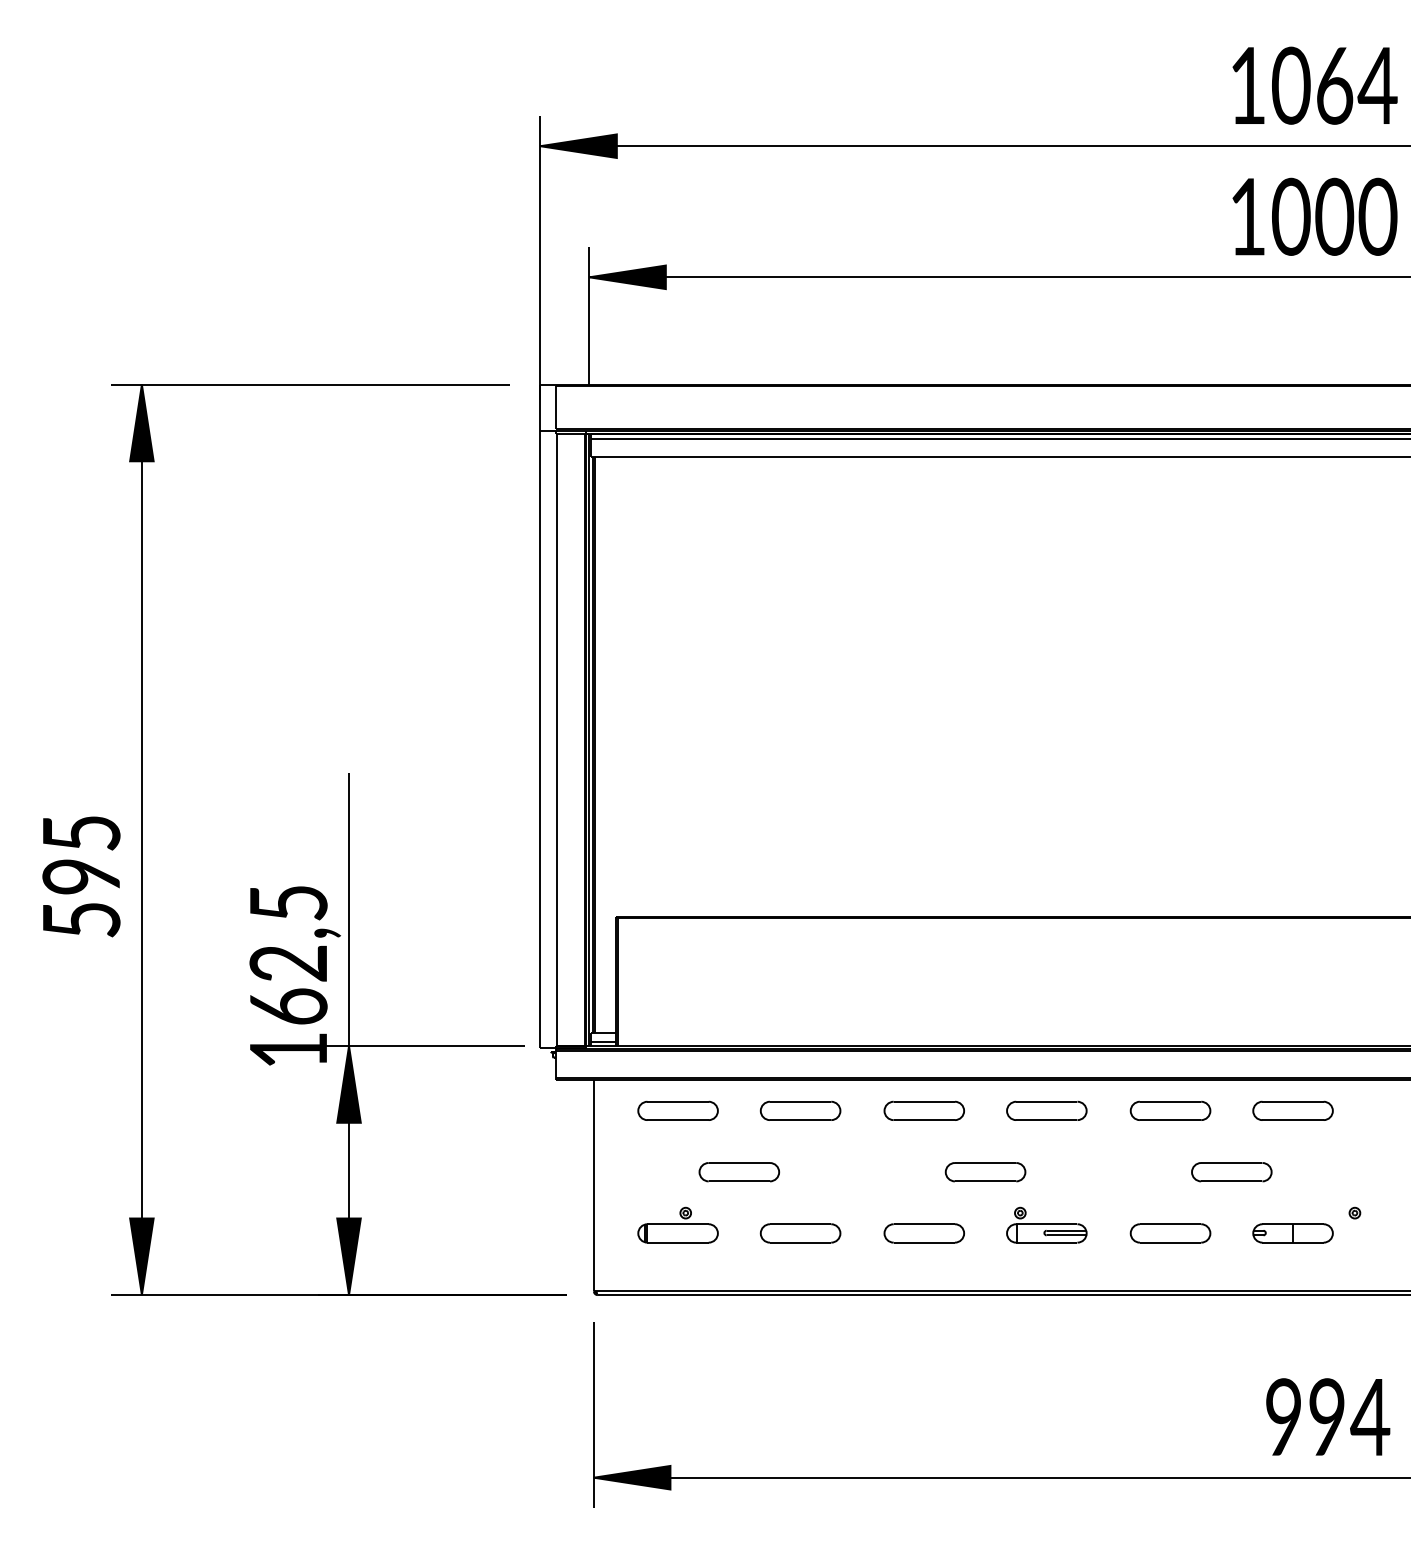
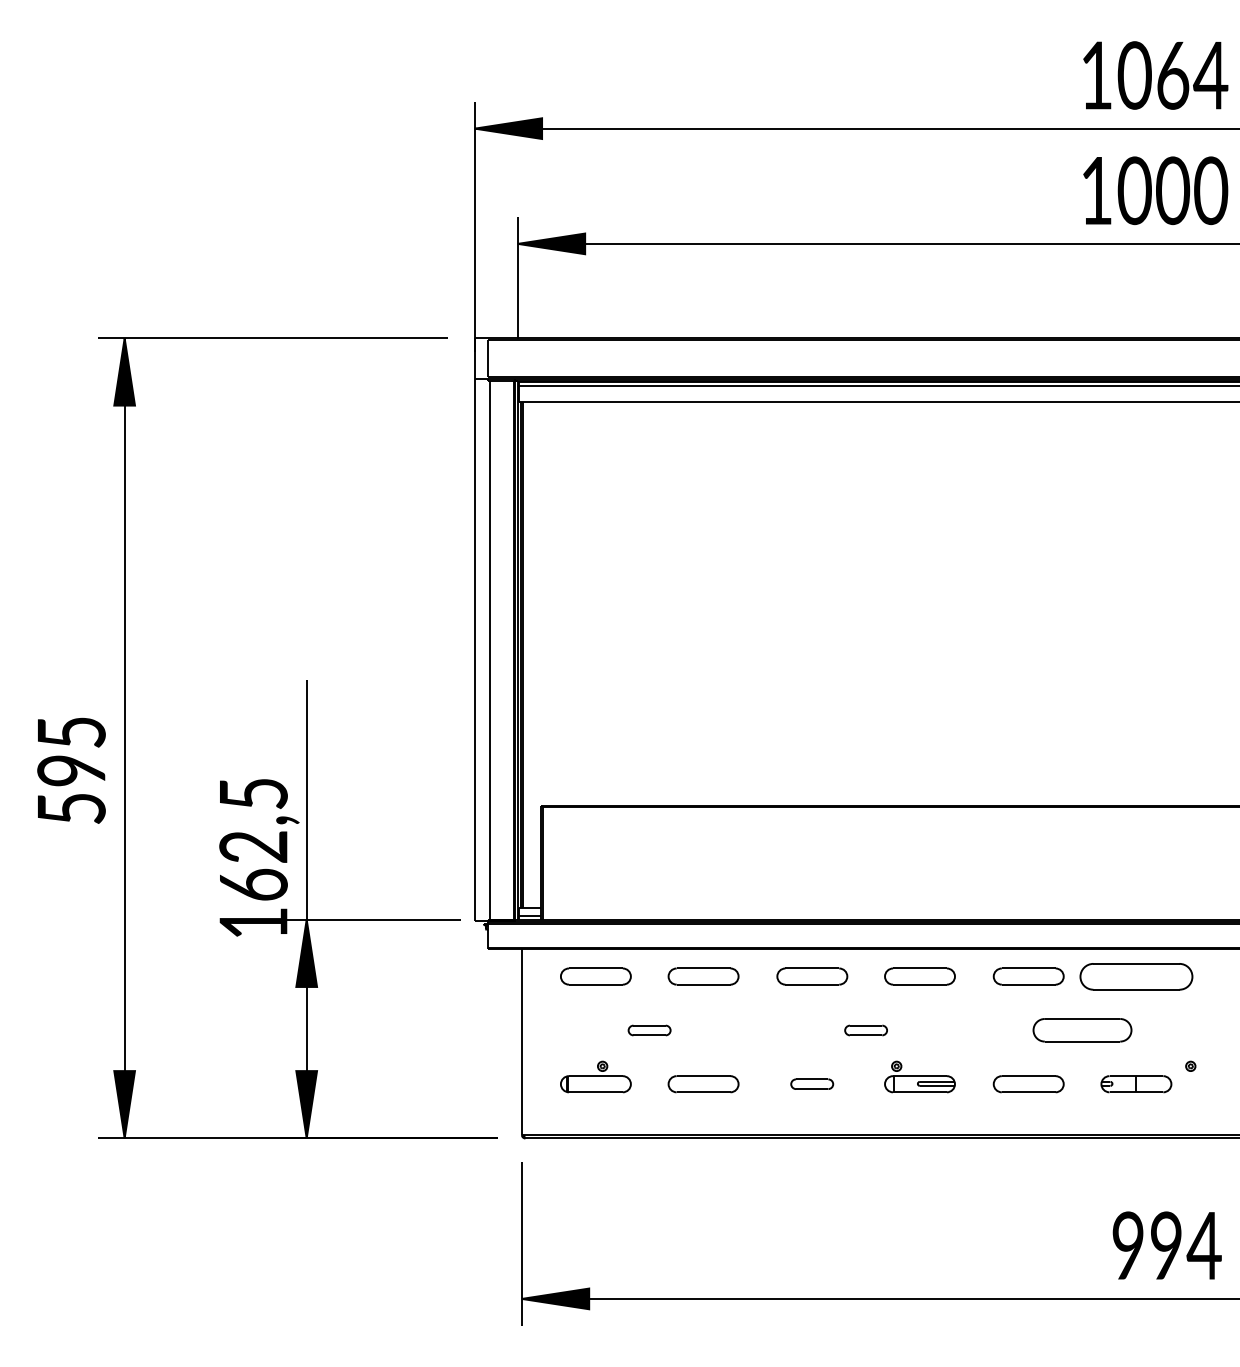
part: (1292, 1110) -> (1135, 976), size x1.6
part: (738, 1172) -> (649, 1030), size x0.6
part: (985, 1172) -> (866, 1030), size x0.6
part: (1231, 1172) -> (1082, 1030), size x1.4
part: (923, 1233) -> (811, 1084), size x0.6

